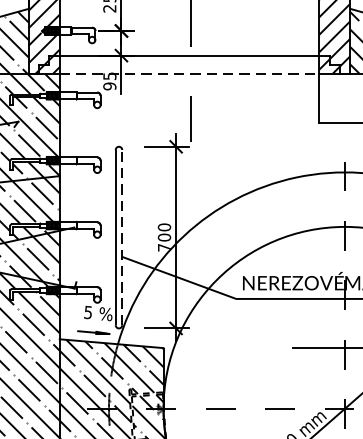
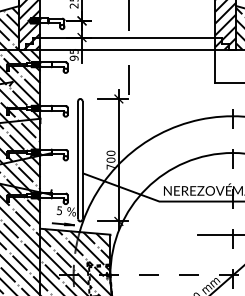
line: (190, 73) -> (128, 49), dashed -> solid
line: (122, 236) -> (82, 159), dashed -> solid

